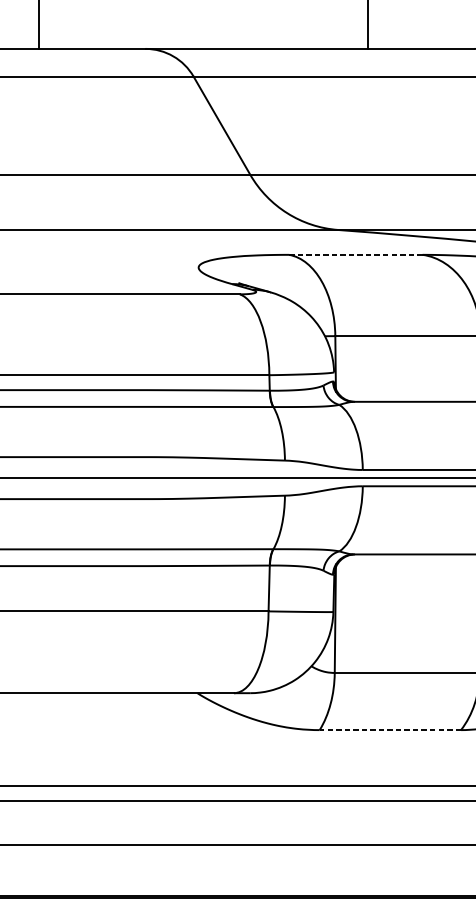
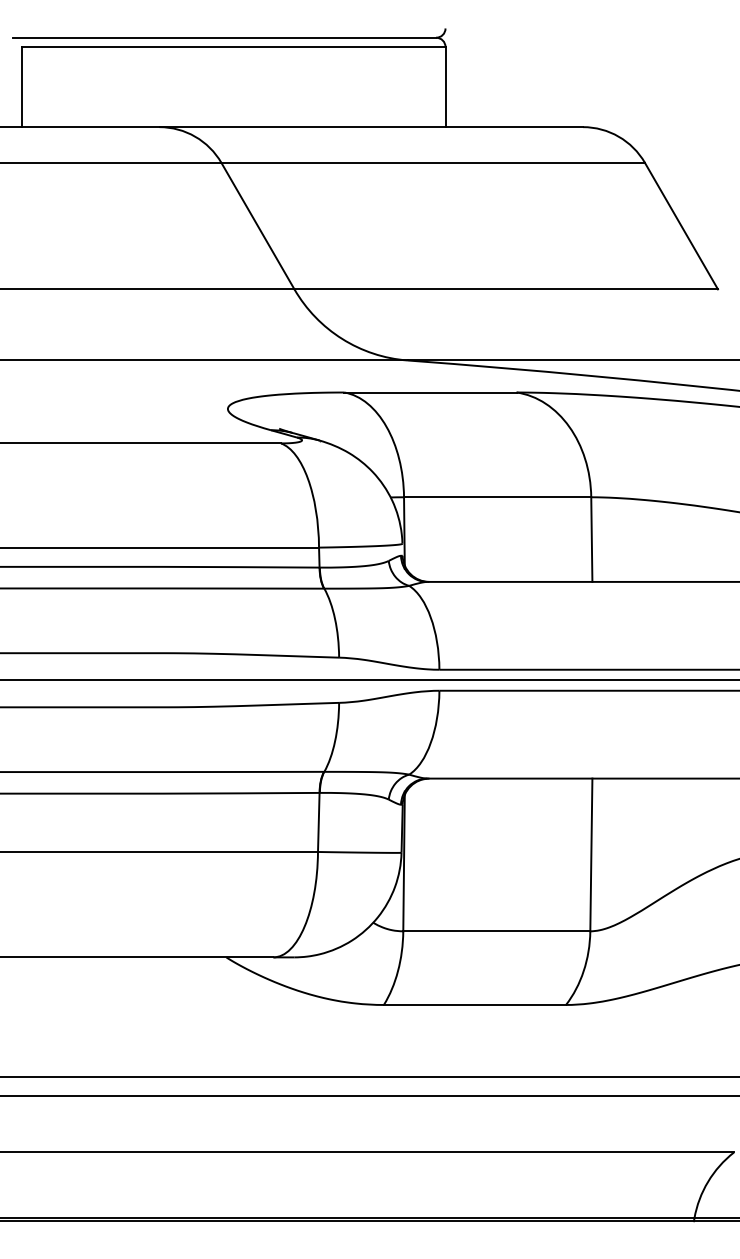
line: (356, 254) -> (431, 392), dashed -> solid
line: (390, 729) -> (474, 1004), dashed -> solid

